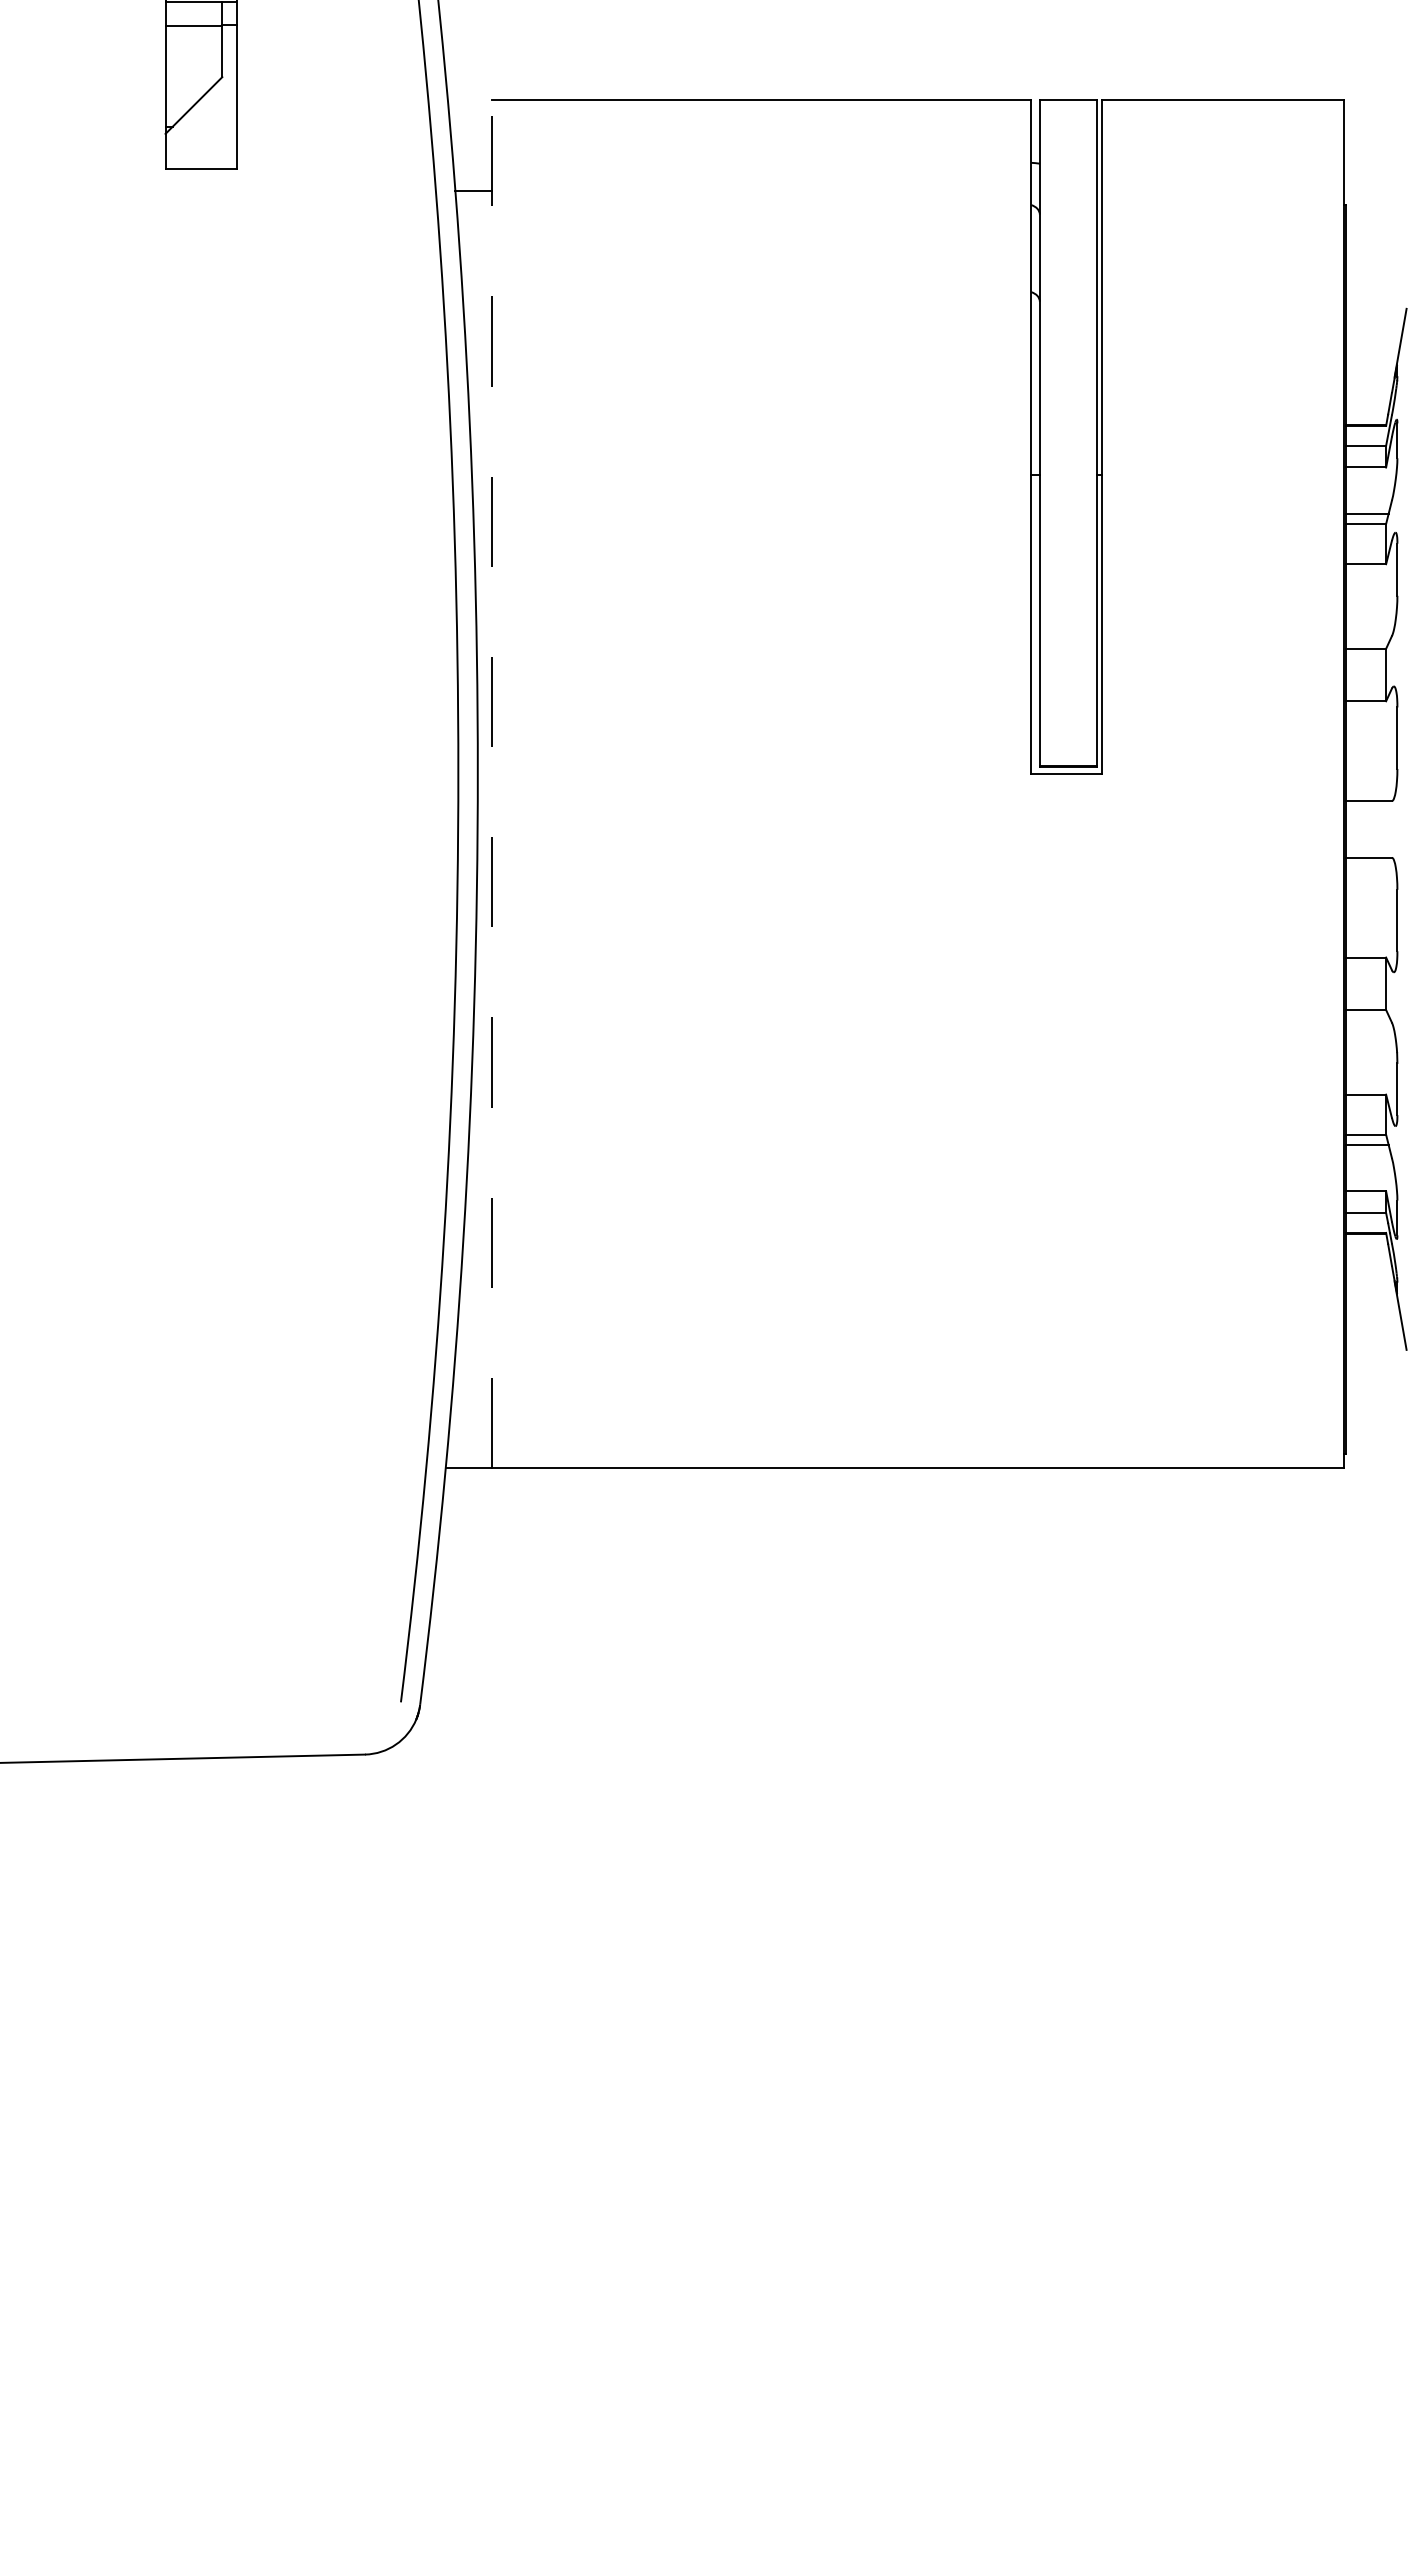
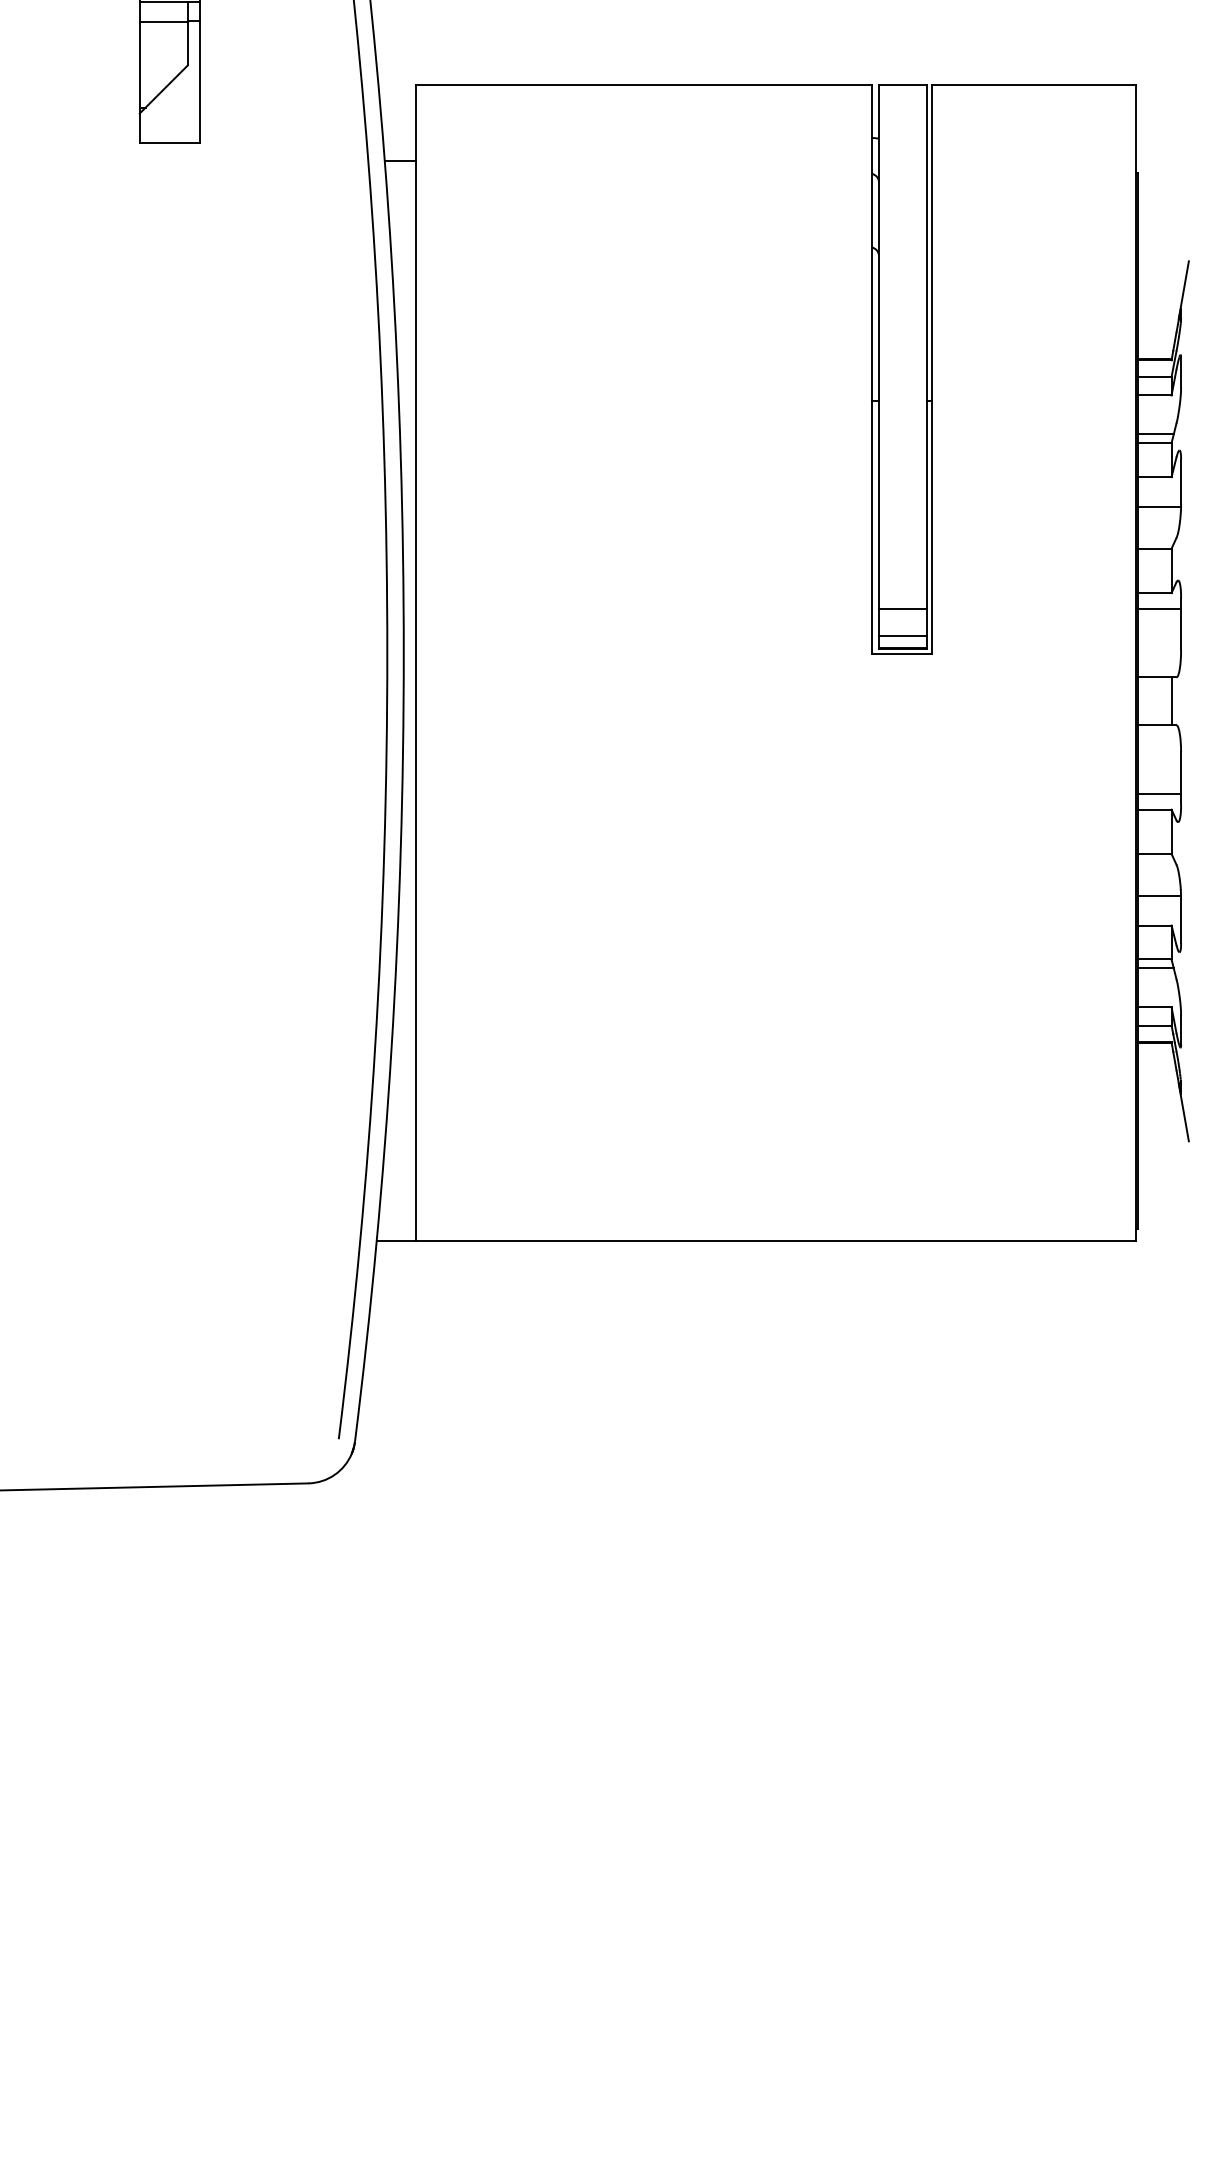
line: (1371, 599) -> (1159, 507), added
line: (1067, 719) -> (902, 608), added
line: (1371, 720) -> (1159, 609), added
line: (1067, 752) -> (902, 636), added
line: (491, 783) -> (415, 662), dashed -> solid
line: (1386, 829) -> (1171, 701), added
line: (1371, 938) -> (1159, 793), added
line: (1371, 1059) -> (1159, 895), added

